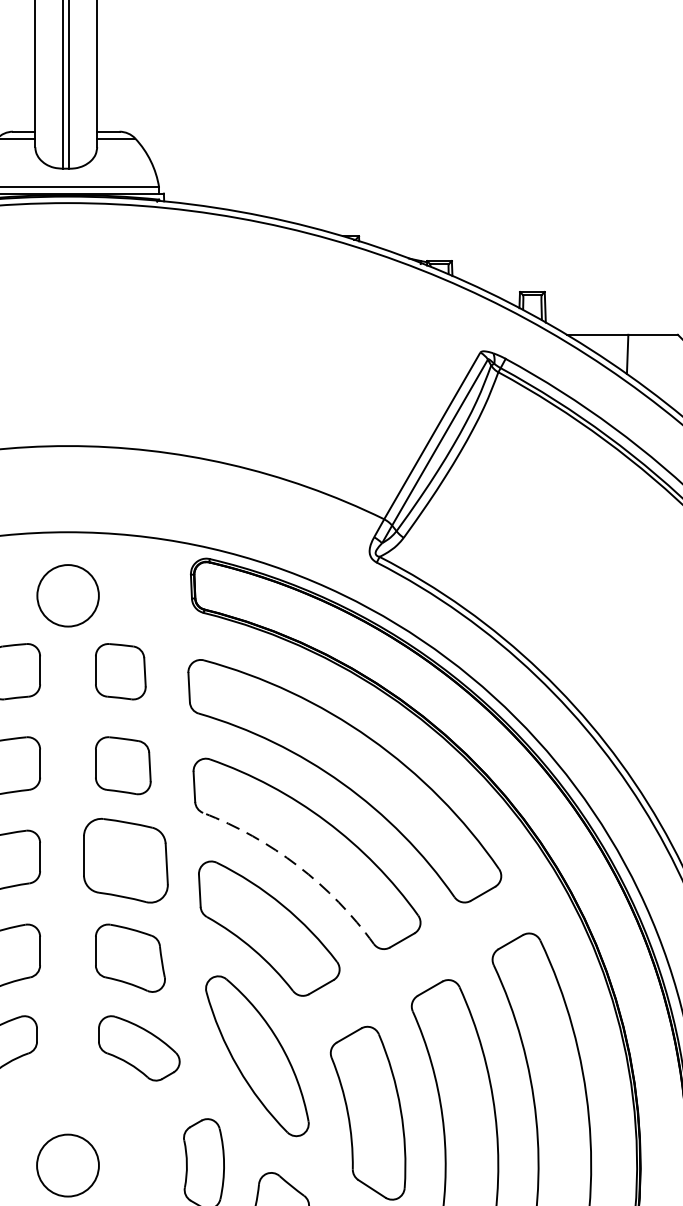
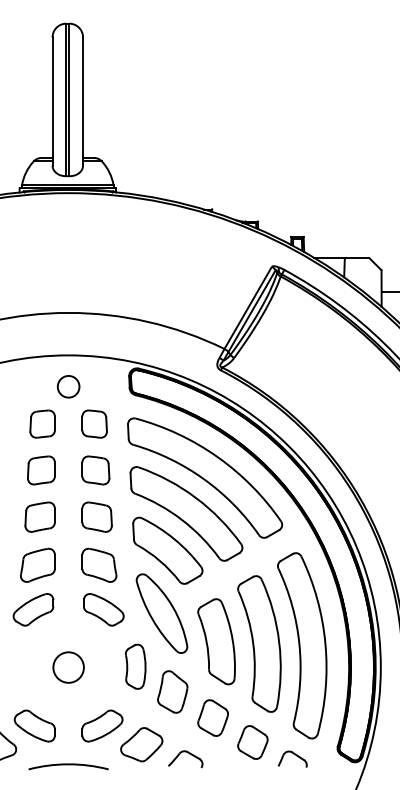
circle: (67, 595) -> (68, 386), size x0.71
part: (124, 859) -> (96, 516), size x0.71
arc: (298, 865) -> (182, 519), dashed -> solid

